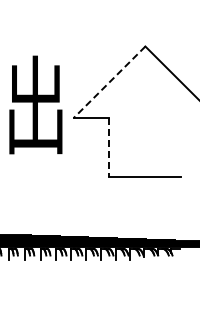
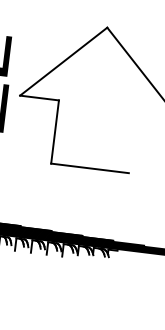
line: (109, 82) -> (63, 61), dashed -> solid
line: (109, 147) -> (55, 132), dashed -> solid

